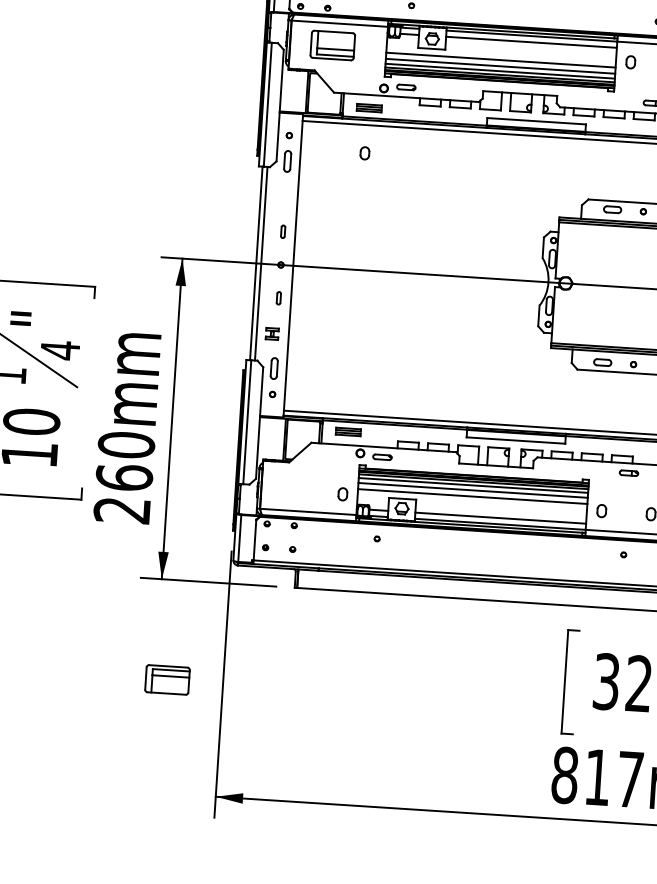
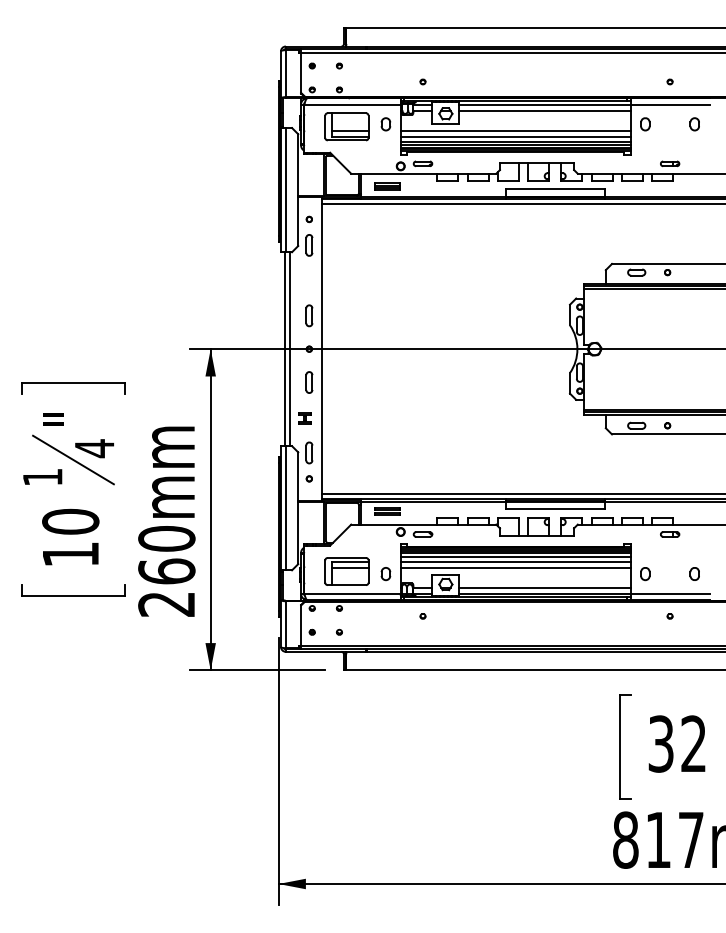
part: (364, 153) -> (385, 124), moved
part: (283, 231) -> (309, 315), size x1.67
part: (278, 298) -> (309, 382), size x1.67
part: (167, 679) -> (346, 571), moved

